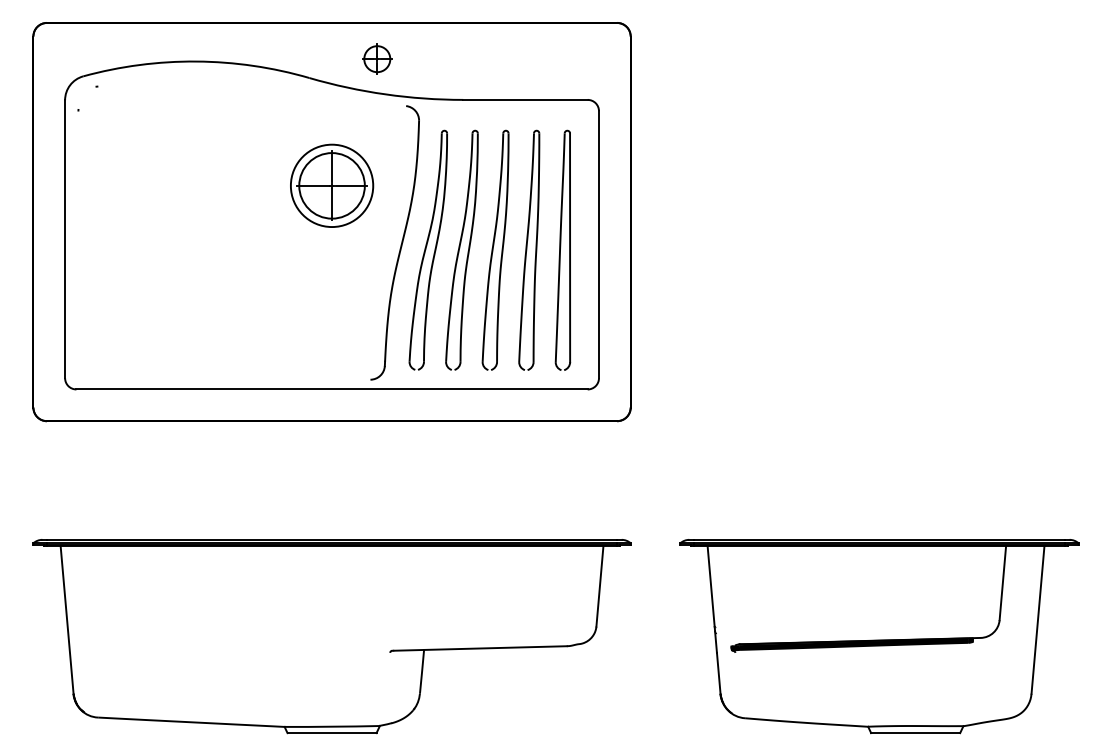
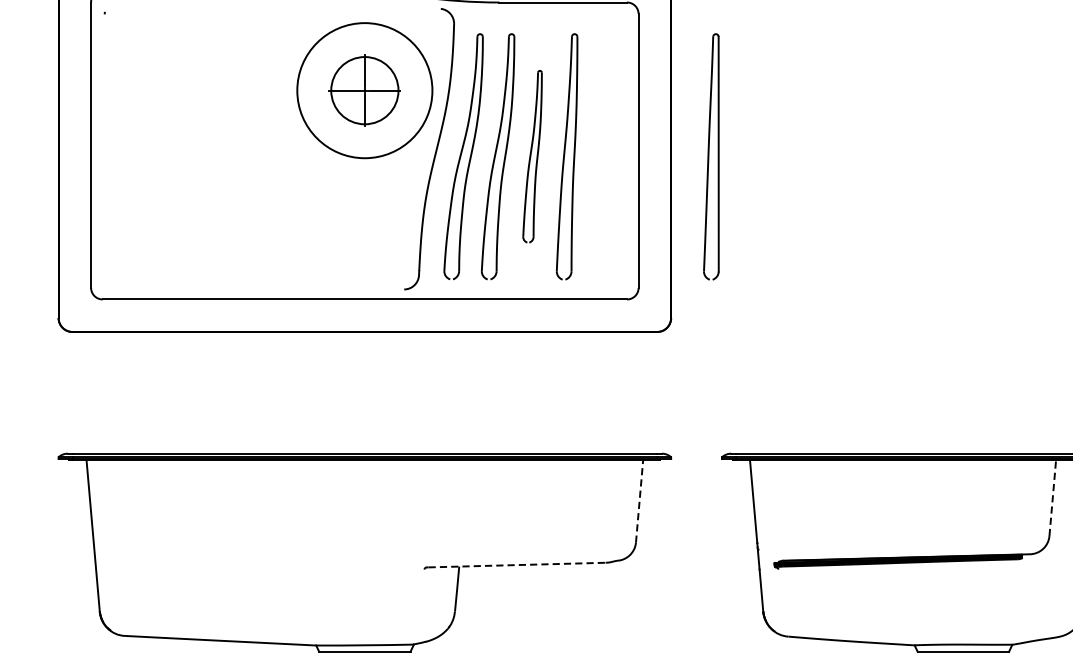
circle: (331, 185) -> (364, 90), size x1.6
part: (495, 249) -> (532, 155), size x0.7
part: (562, 249) -> (710, 155), moved
line: (1002, 582) -> (1052, 497), solid -> dashed
line: (599, 585) -> (639, 500), solid -> dashed
line: (481, 648) -> (518, 565), solid -> dashed

